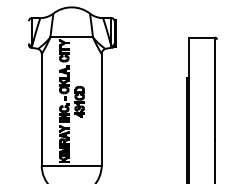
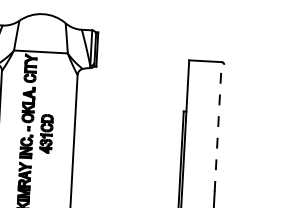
line: (214, 88) -> (217, 126), solid -> dashed

